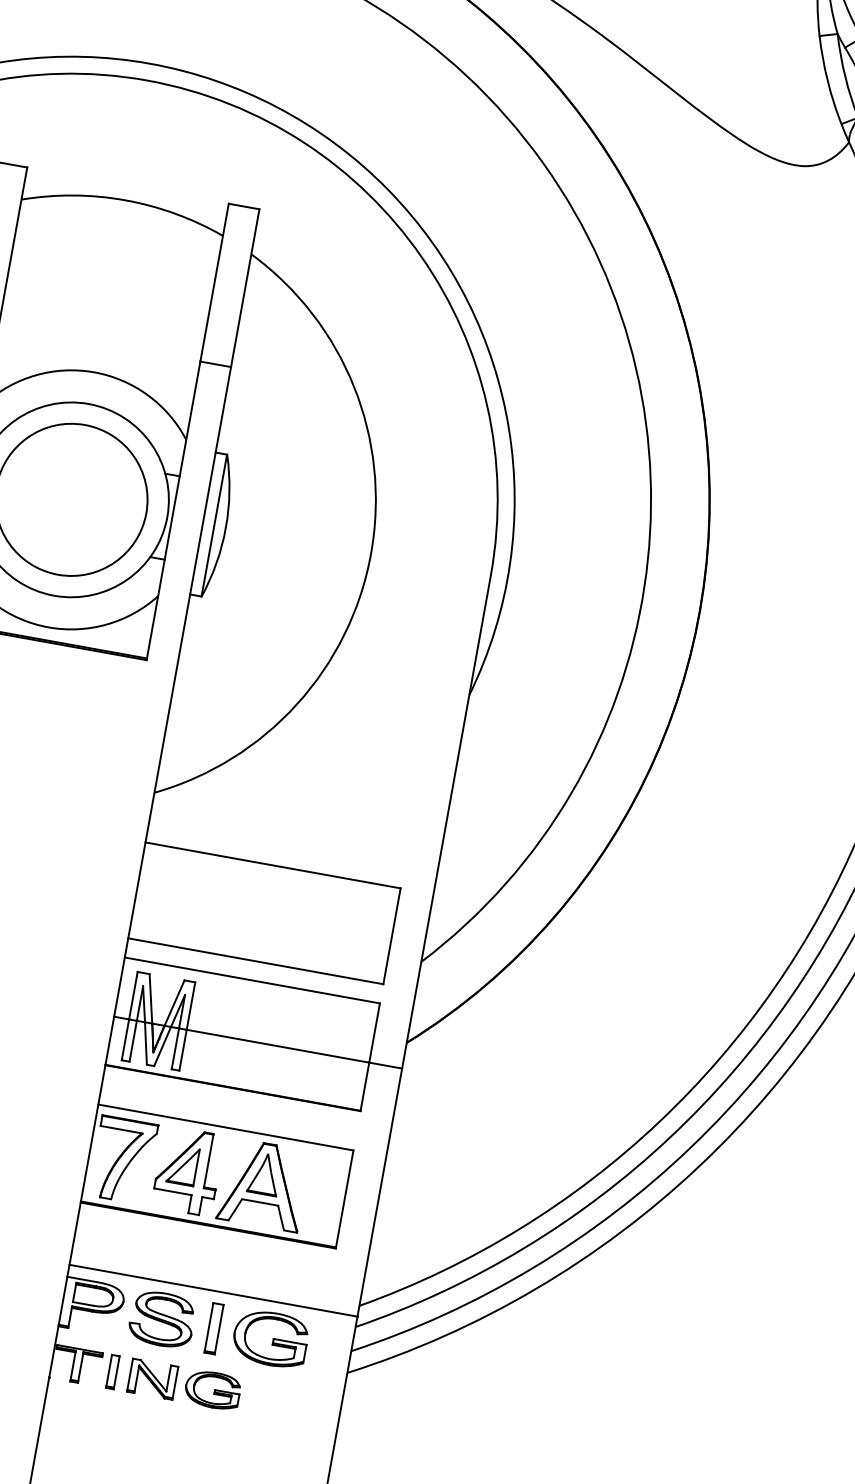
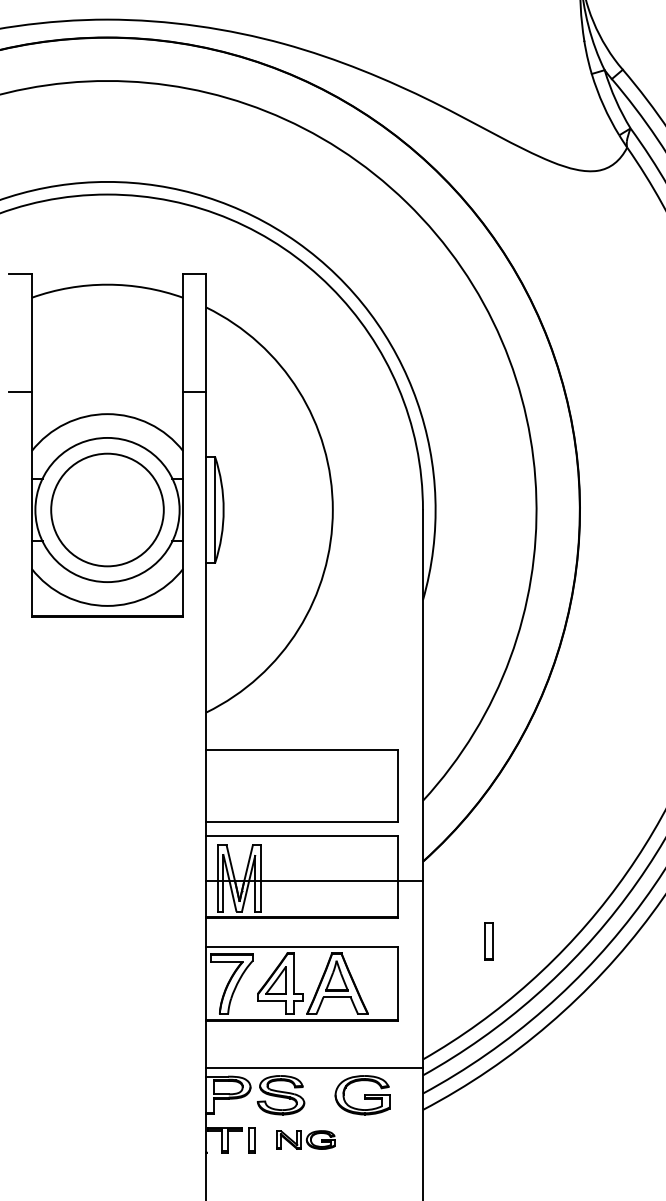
part: (213, 1328) -> (488, 941), moved
part: (184, 1384) -> (305, 1139), size x0.7

